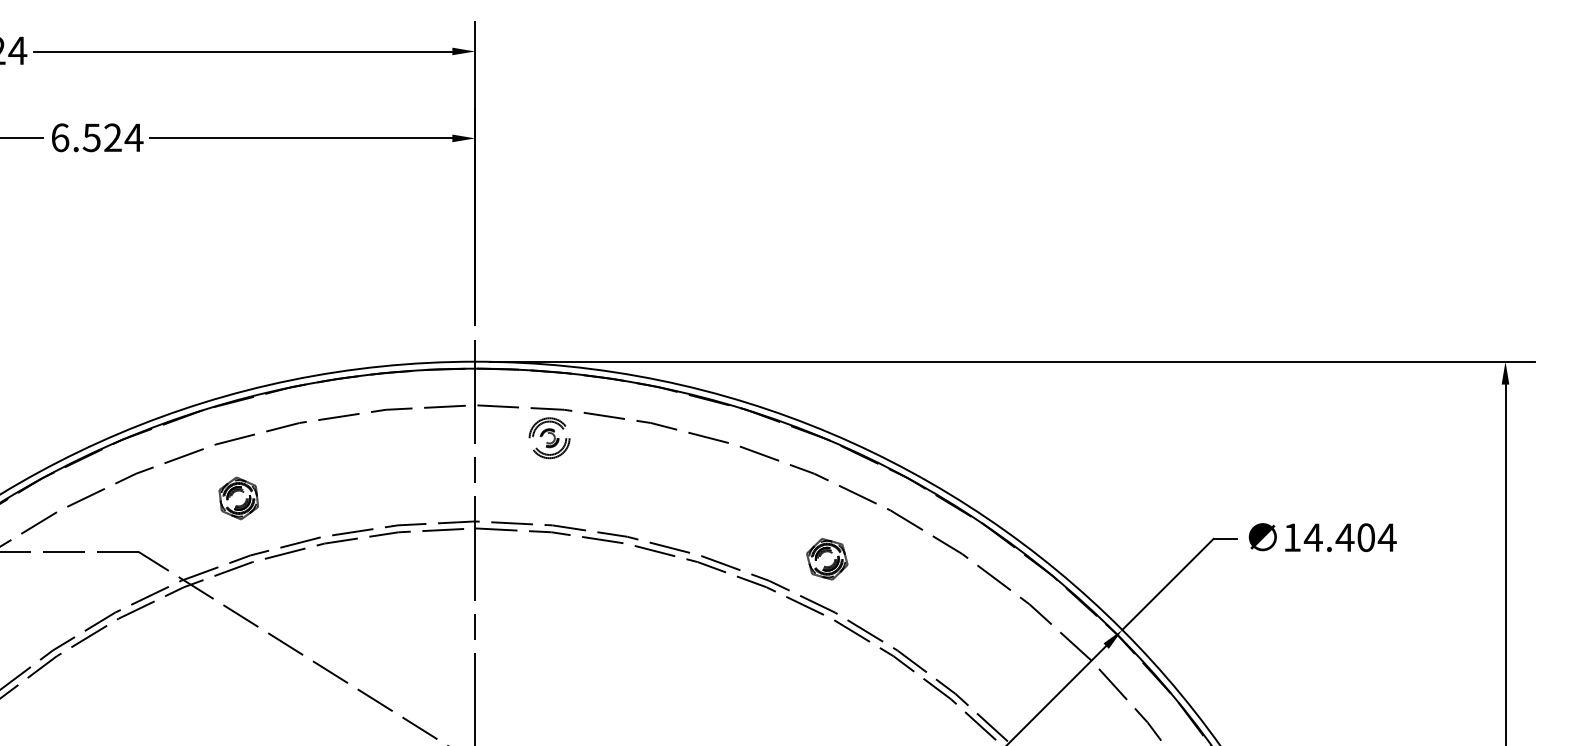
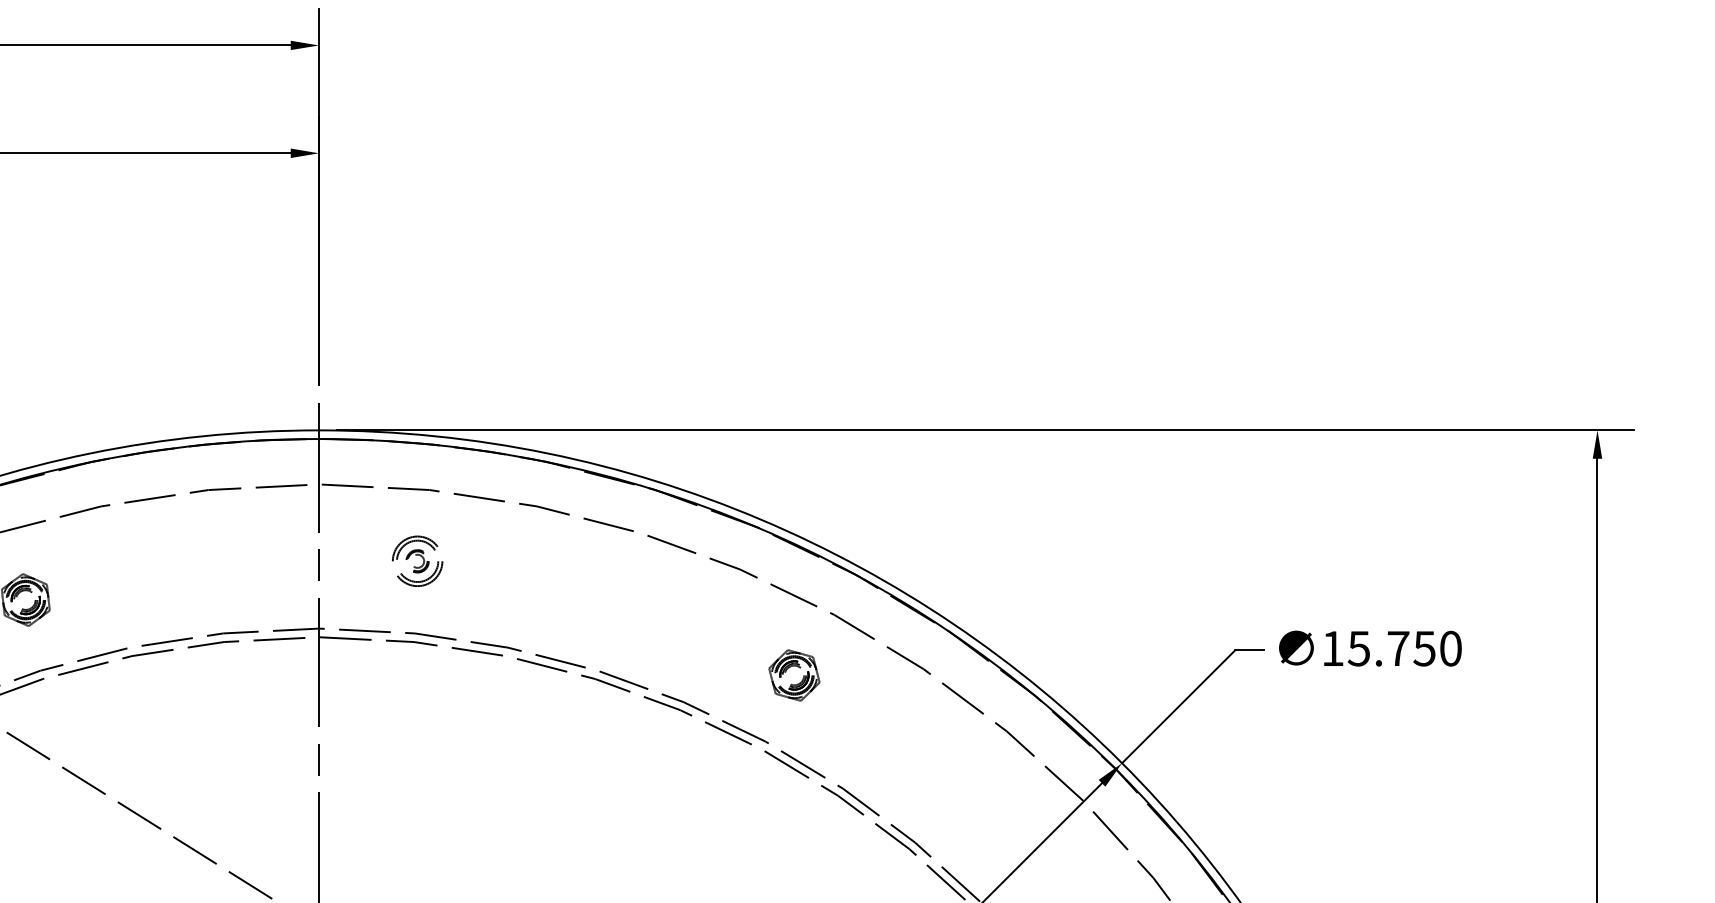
part: (549, 438) -> (417, 561), moved
text: (1349, 537) -> (1403, 648), 14.404 -> 15.750
part: (827, 559) -> (794, 675), moved

